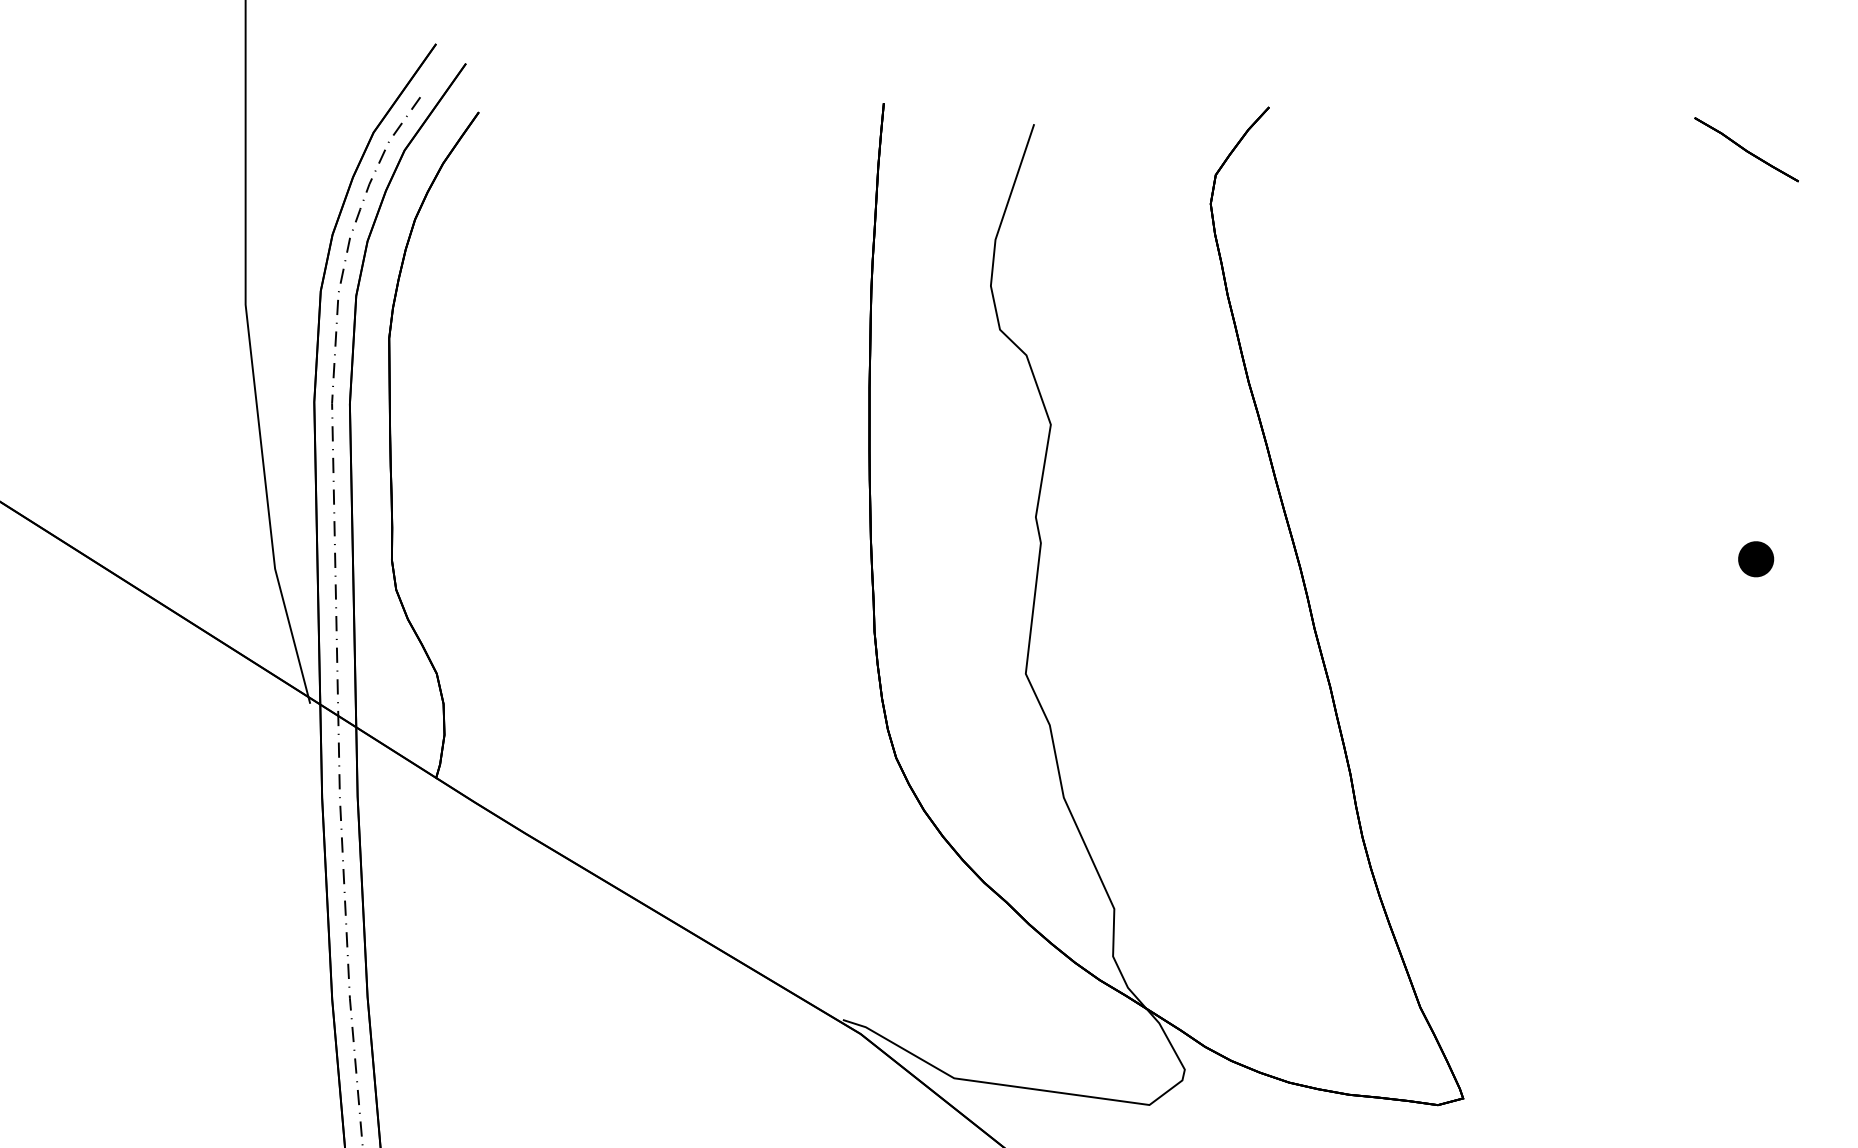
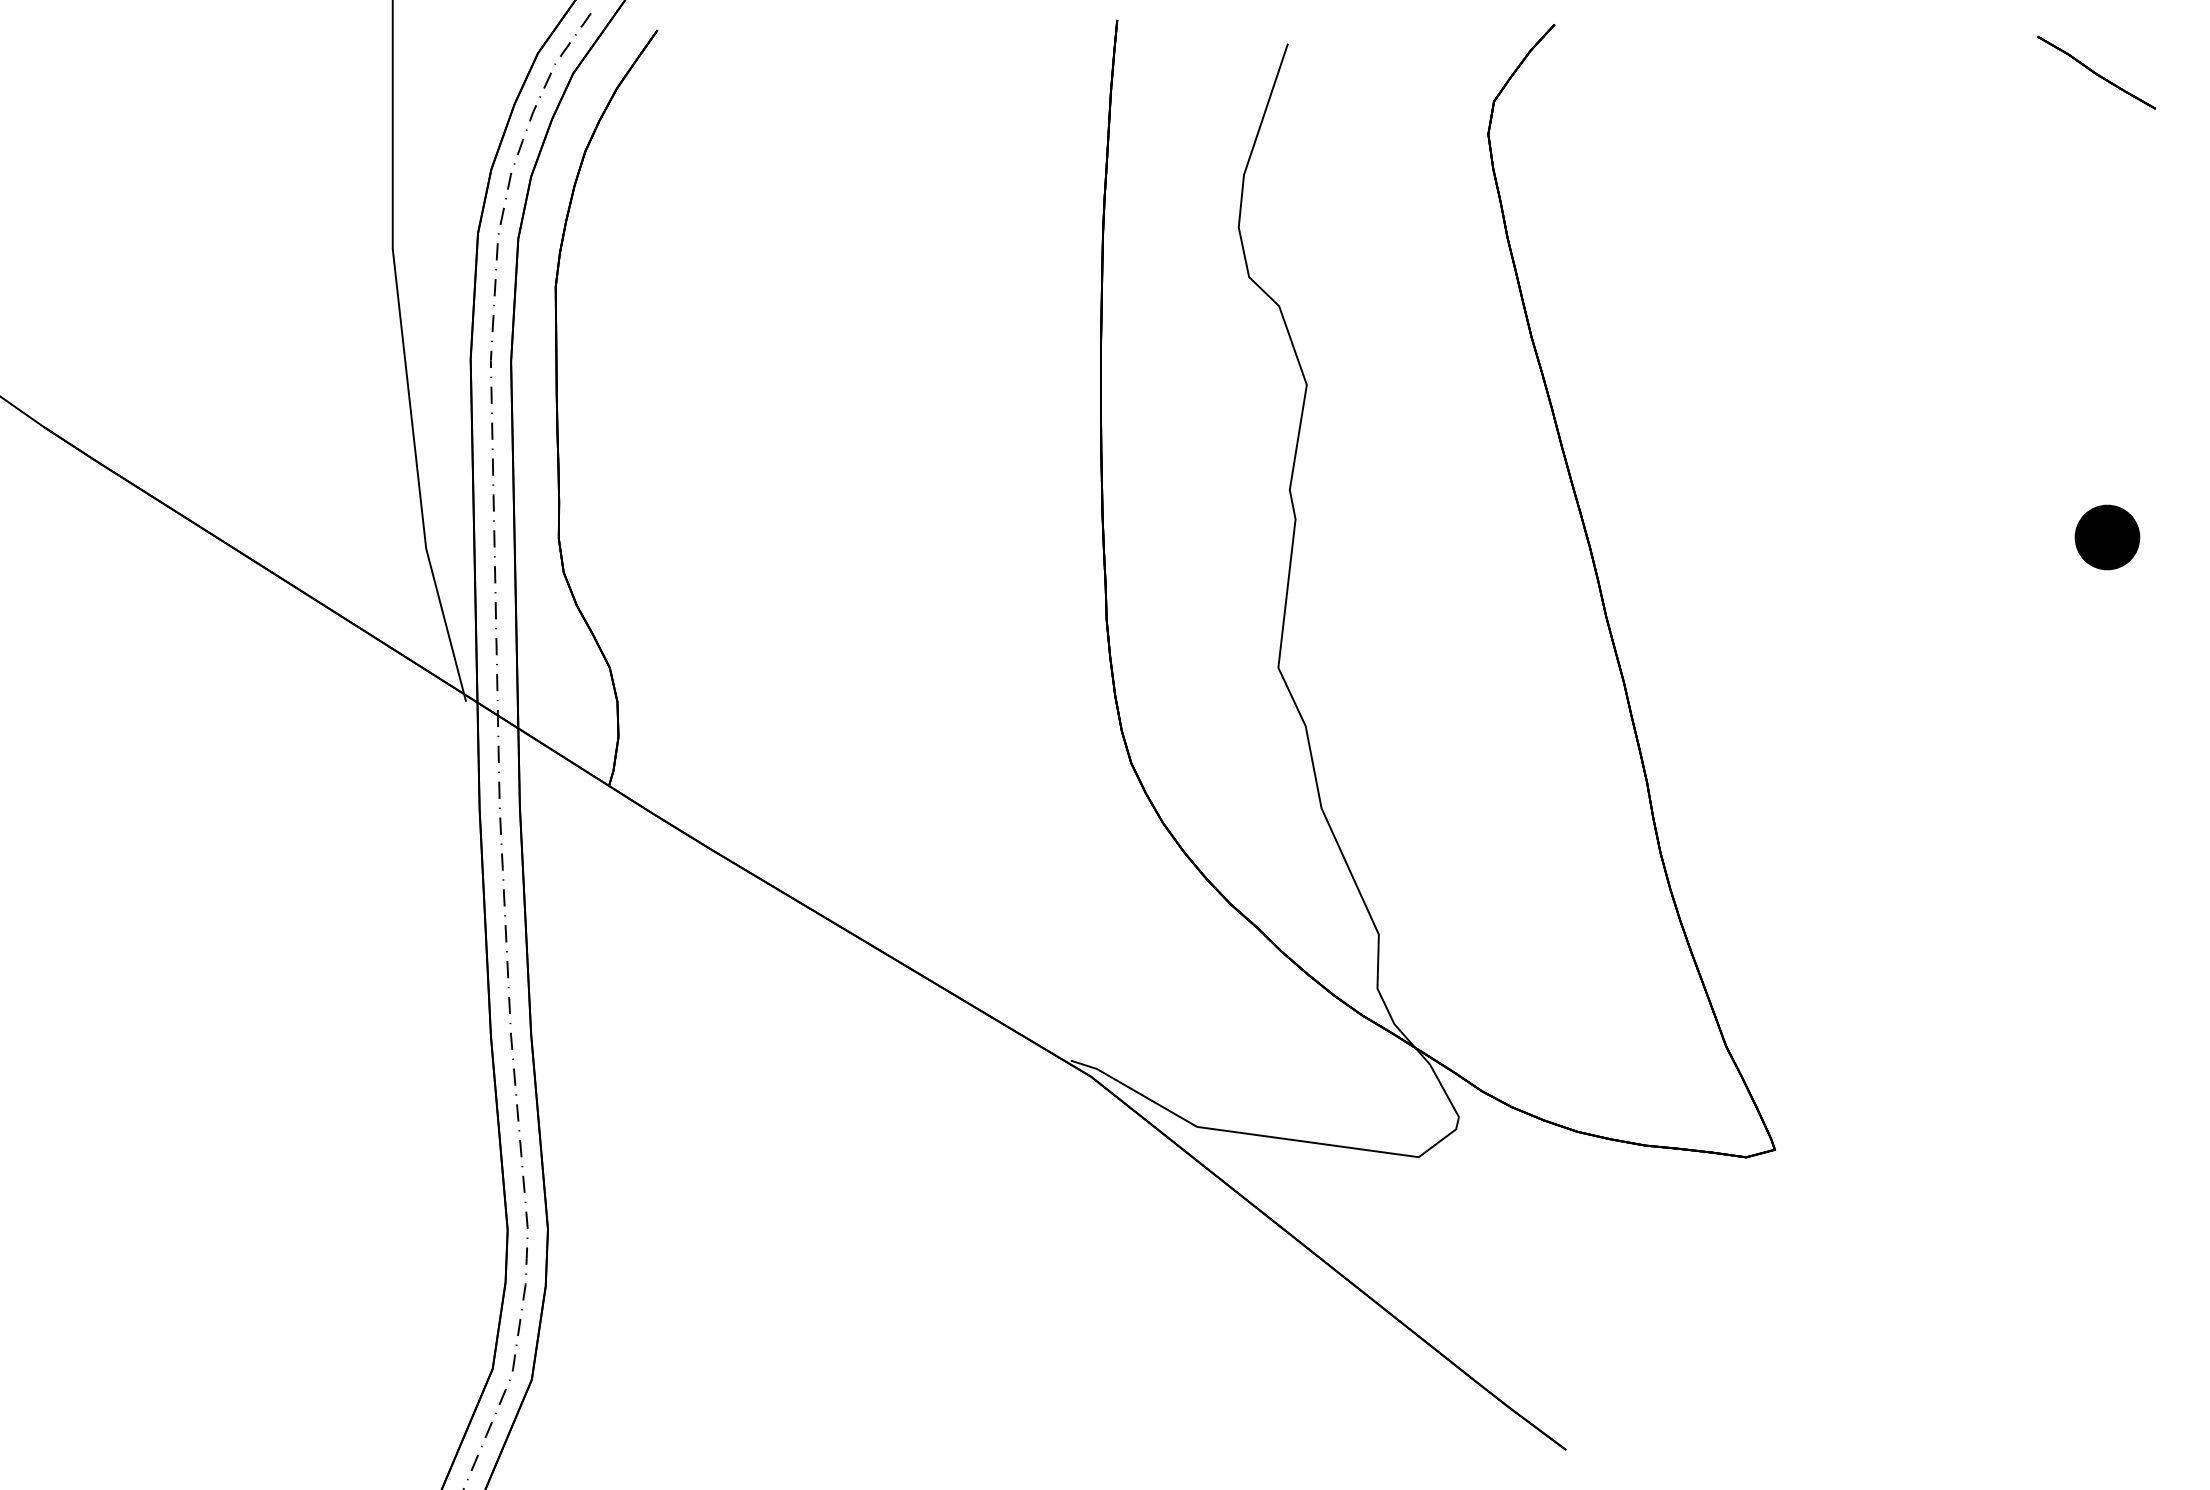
part: (1756, 559) -> (2107, 537), size x1.6

